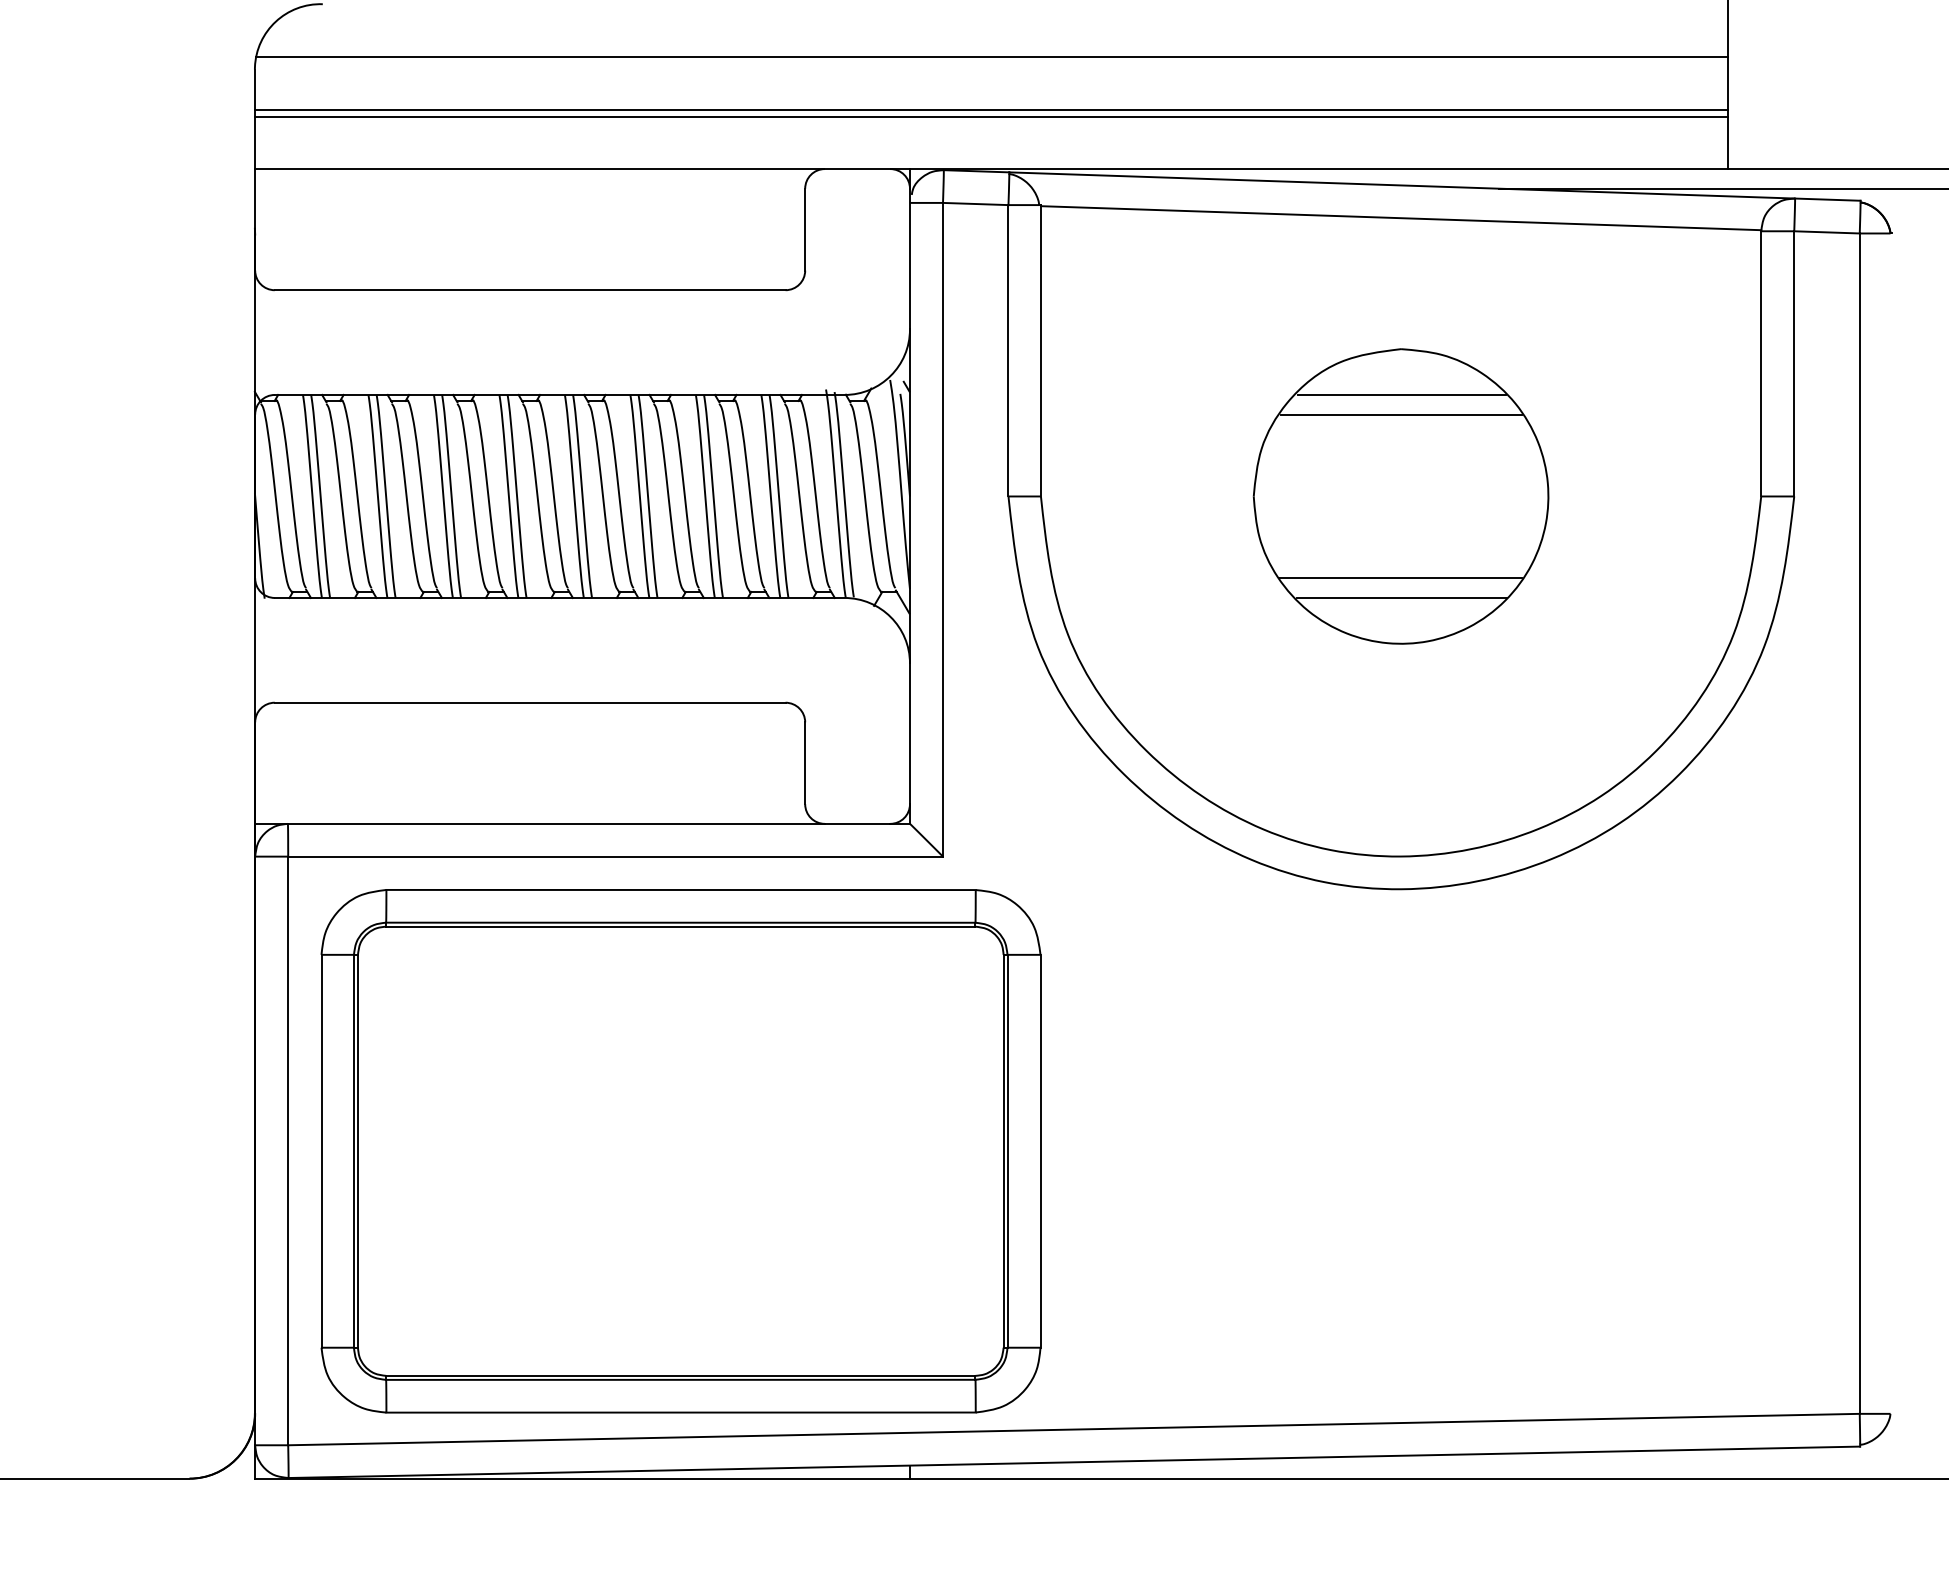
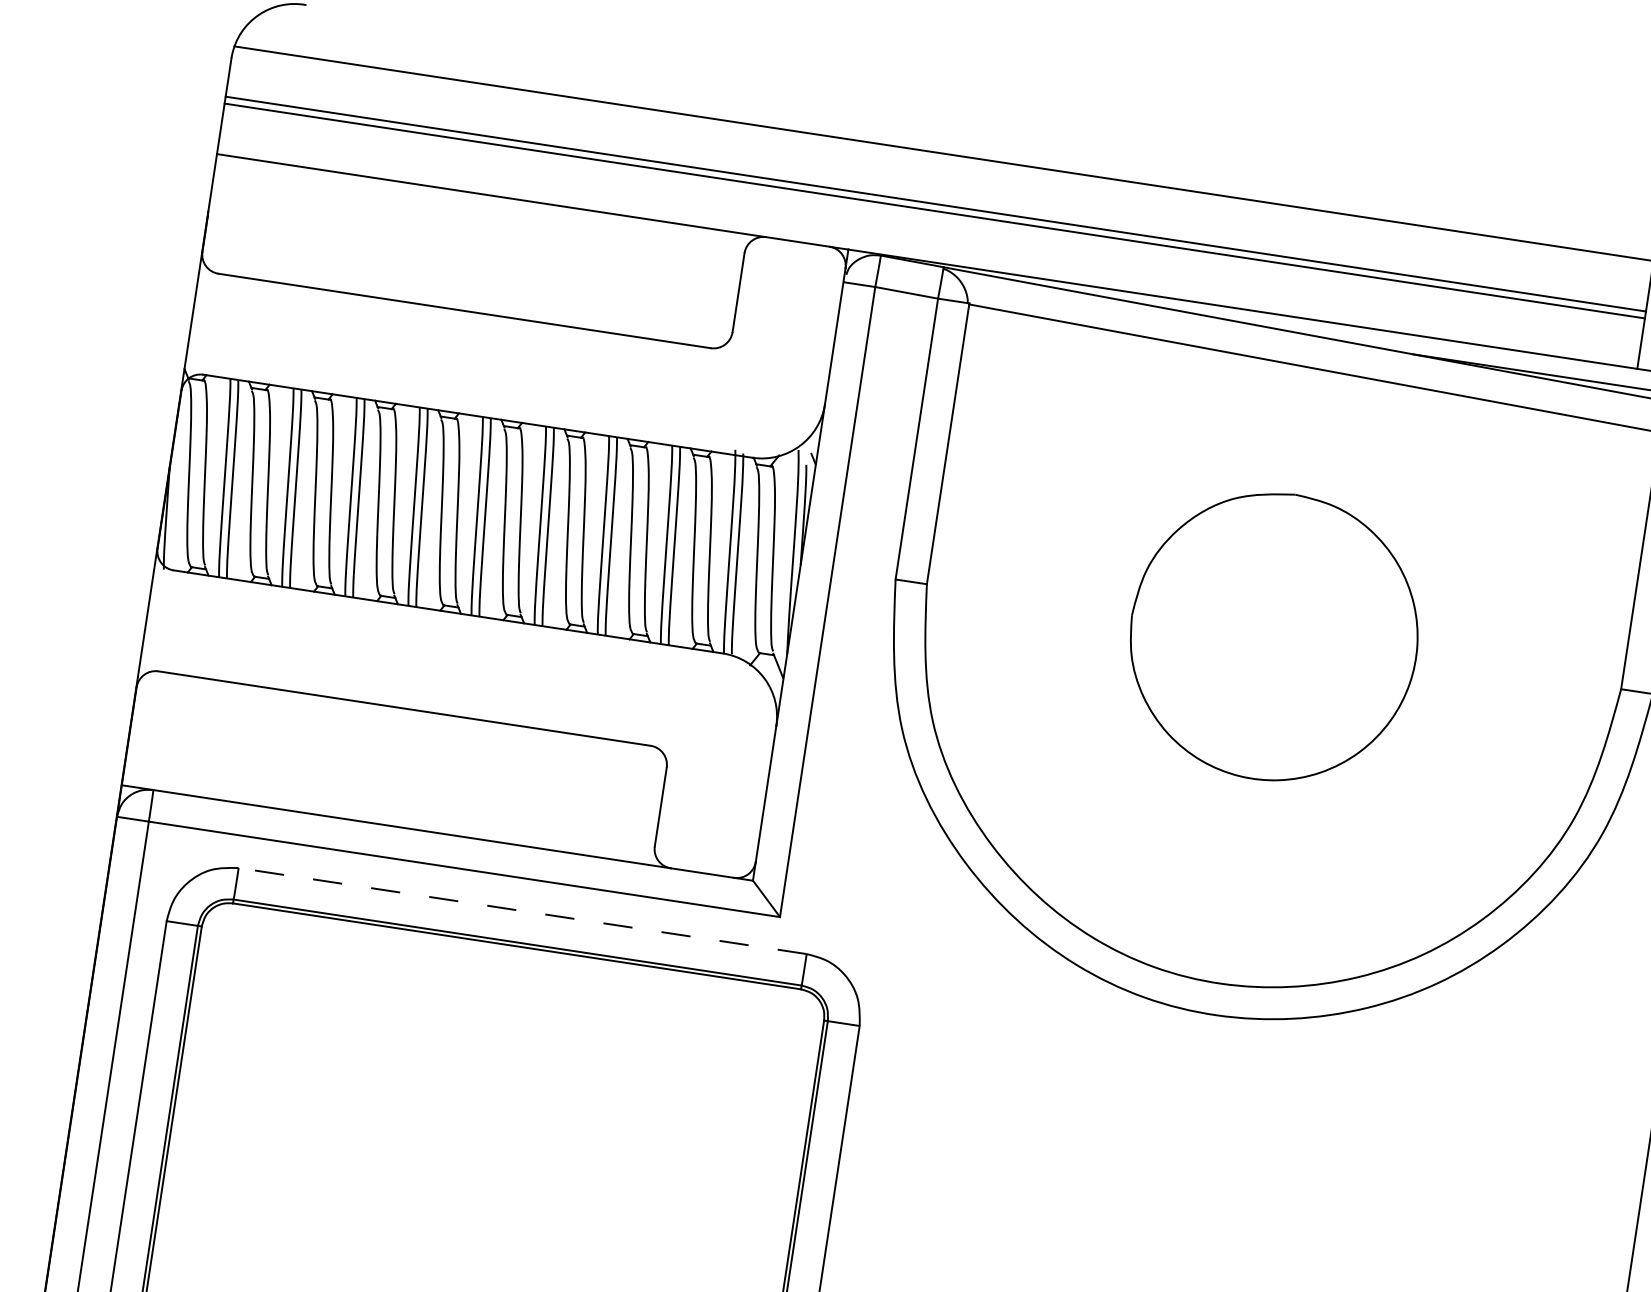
line: (1401, 394) -> (1289, 538), removed
line: (1400, 414) -> (1285, 557), removed
line: (1399, 578) -> (1260, 715), removed
line: (1401, 597) -> (1259, 734), removed
line: (681, 889) -> (523, 910), solid -> dashed

